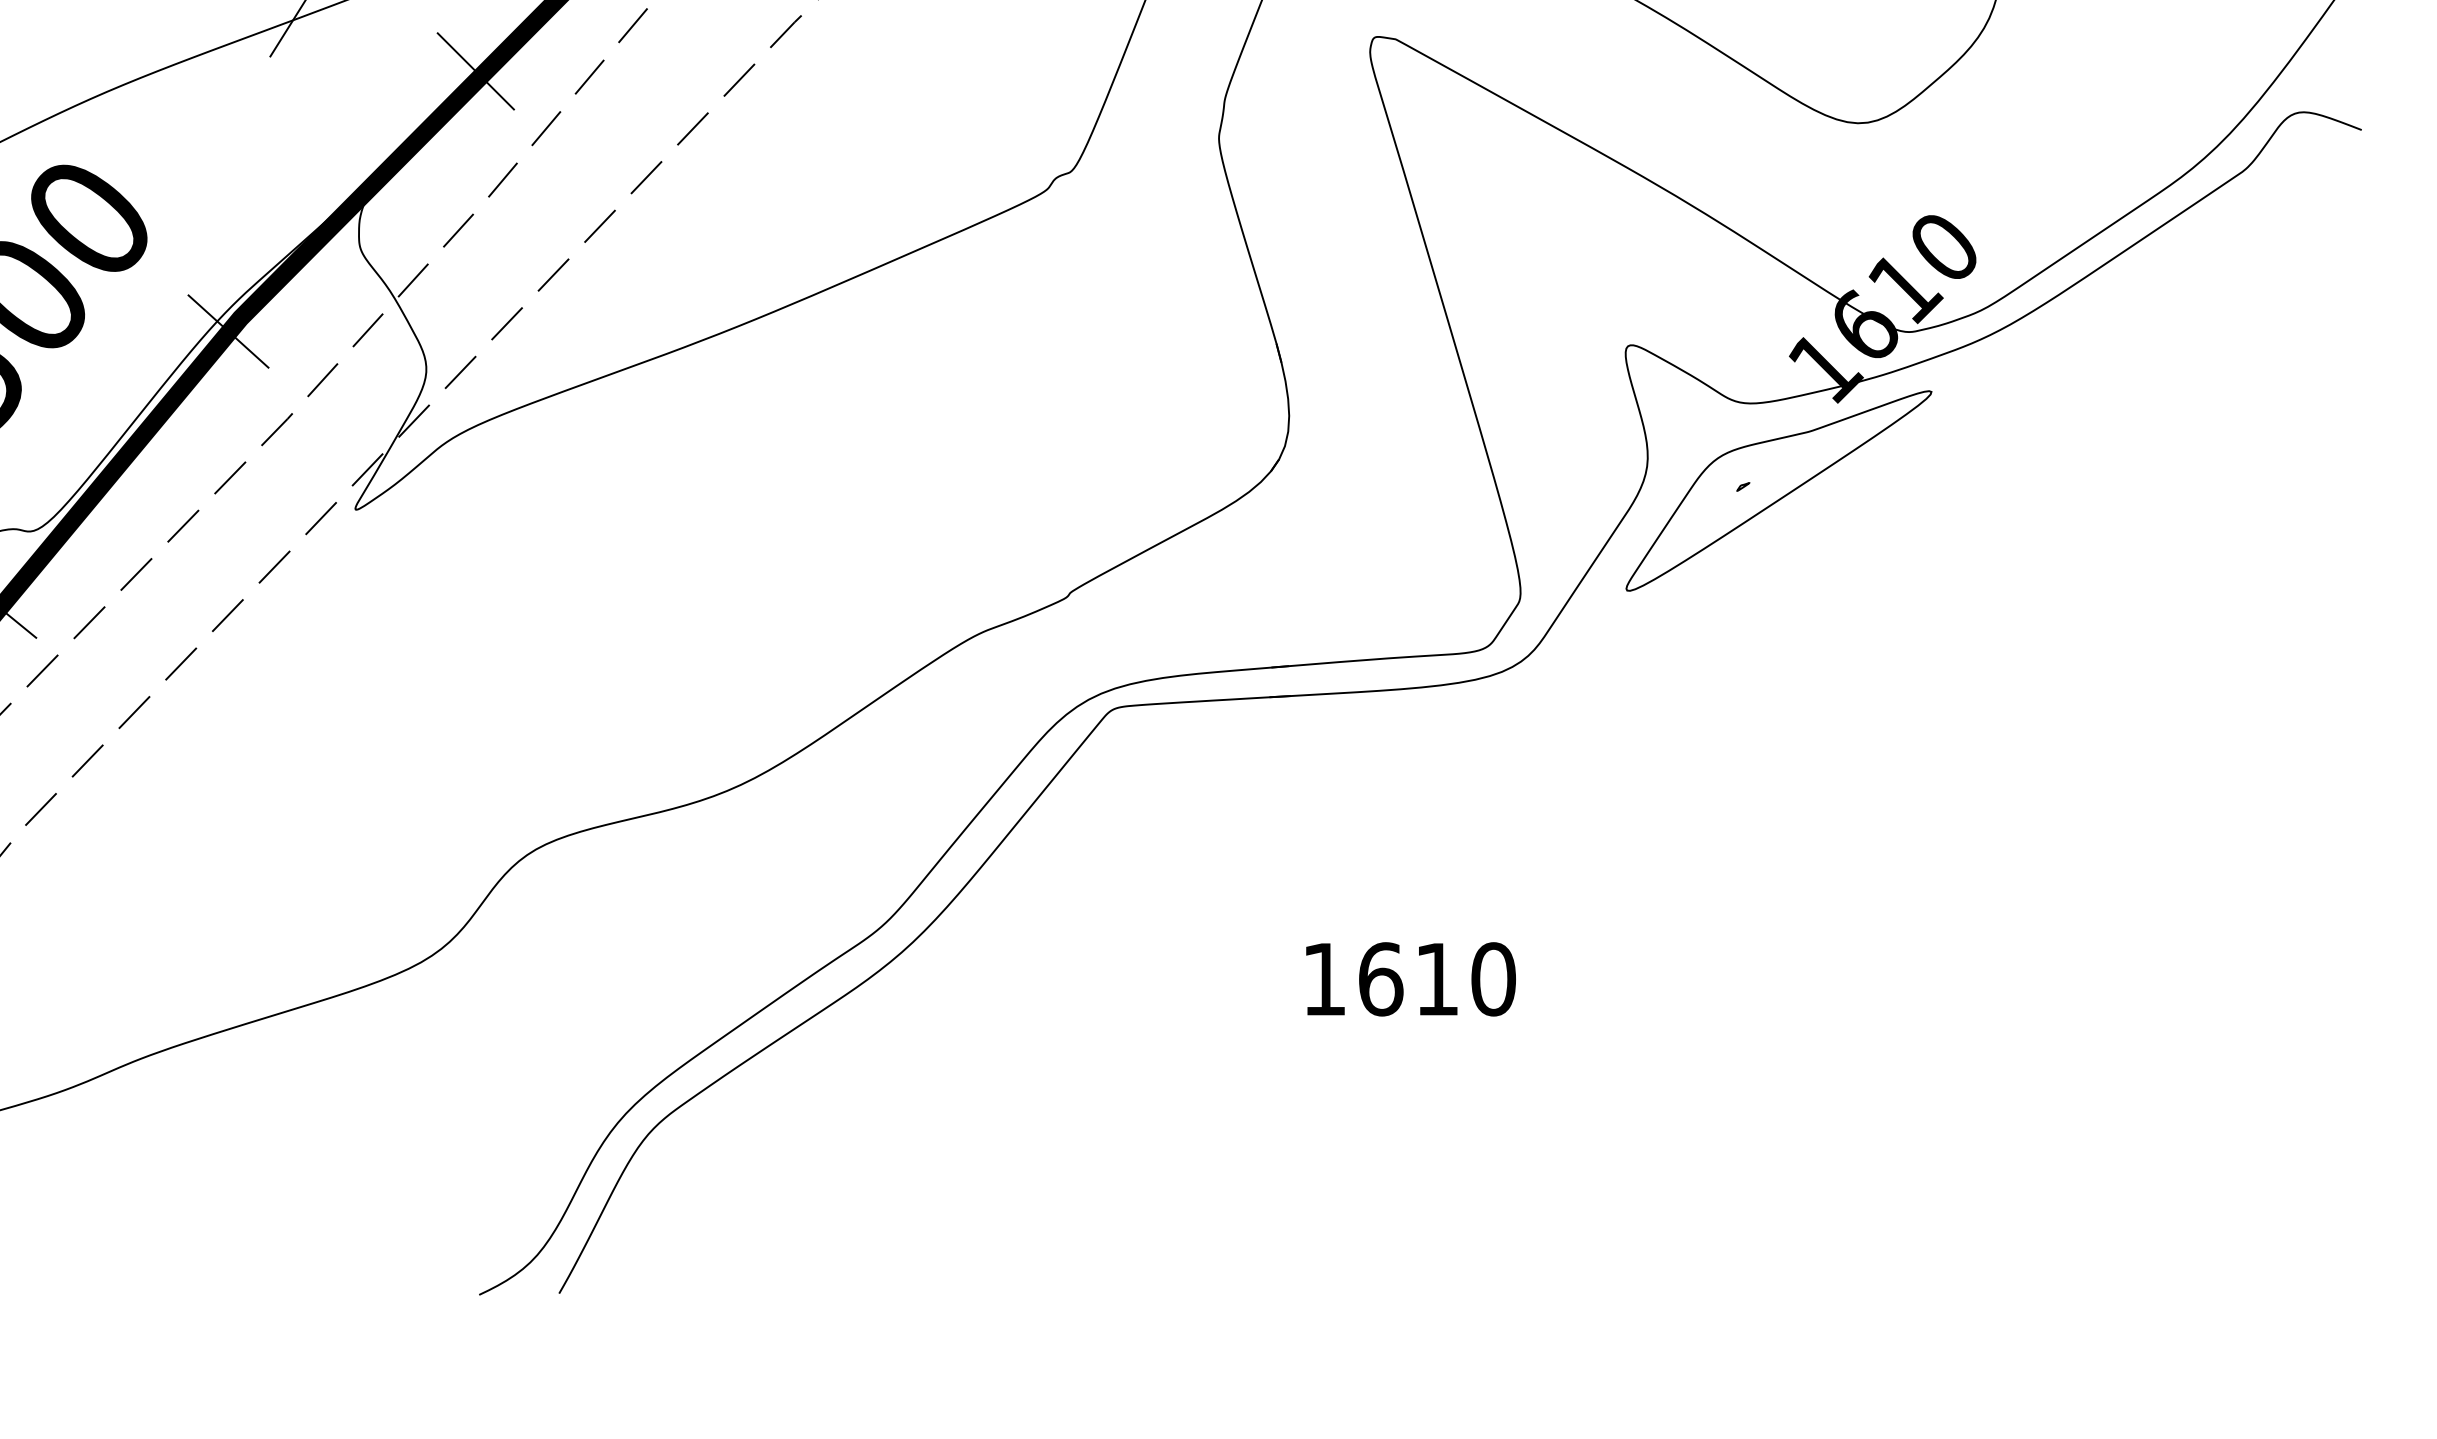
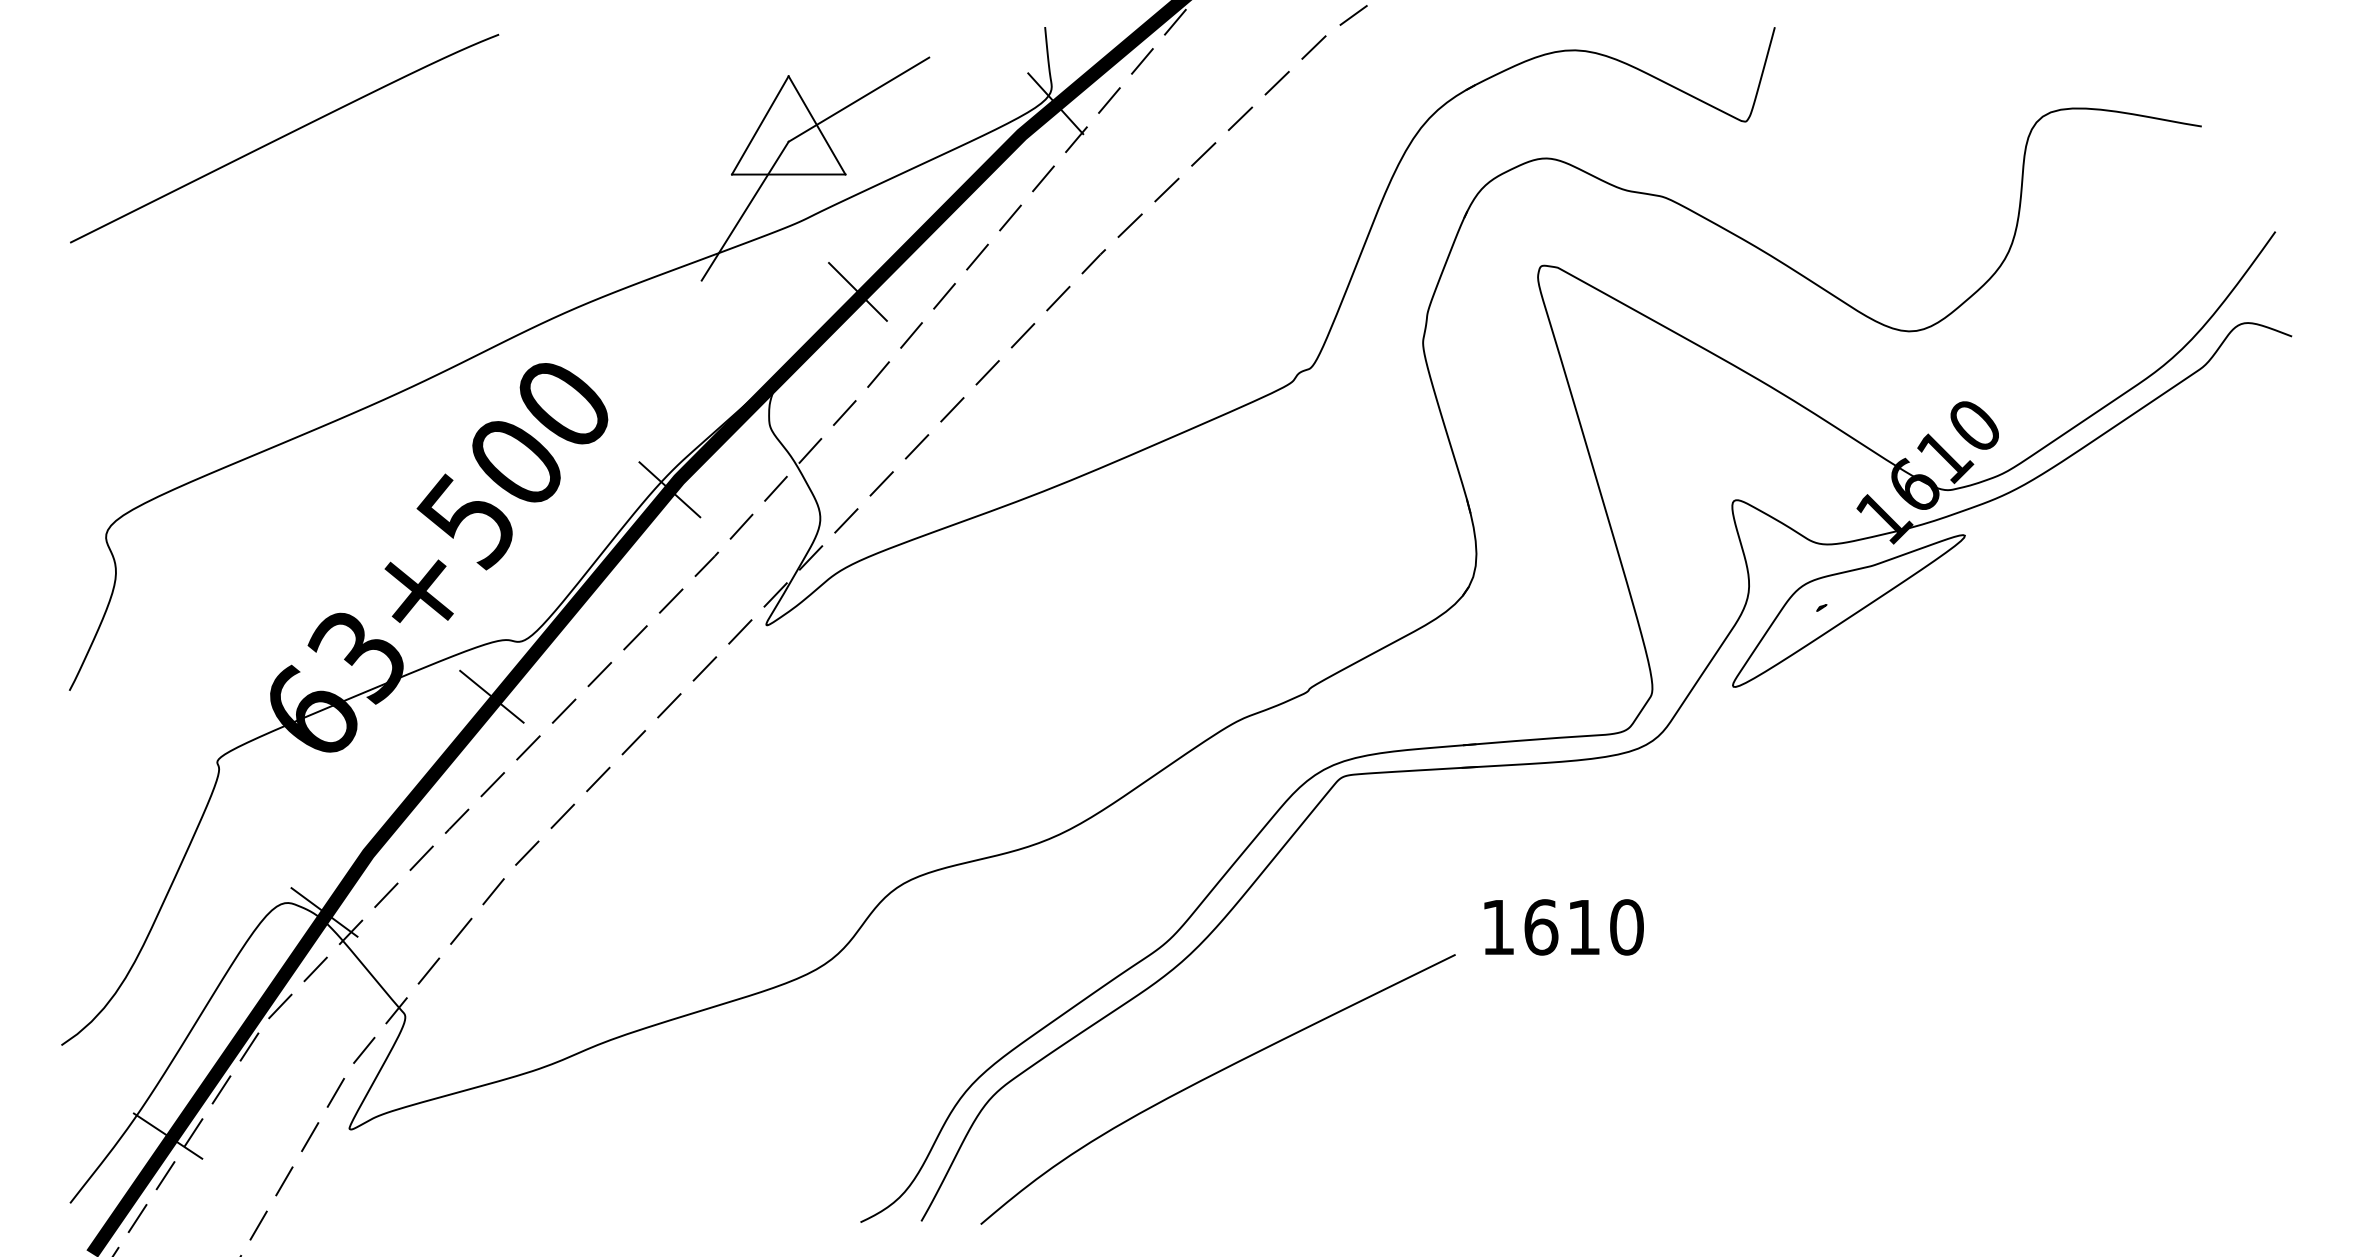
text: (1410, 979) -> (1563, 927), moved
curve: (939, 1104) -> (1210, 1077), added

